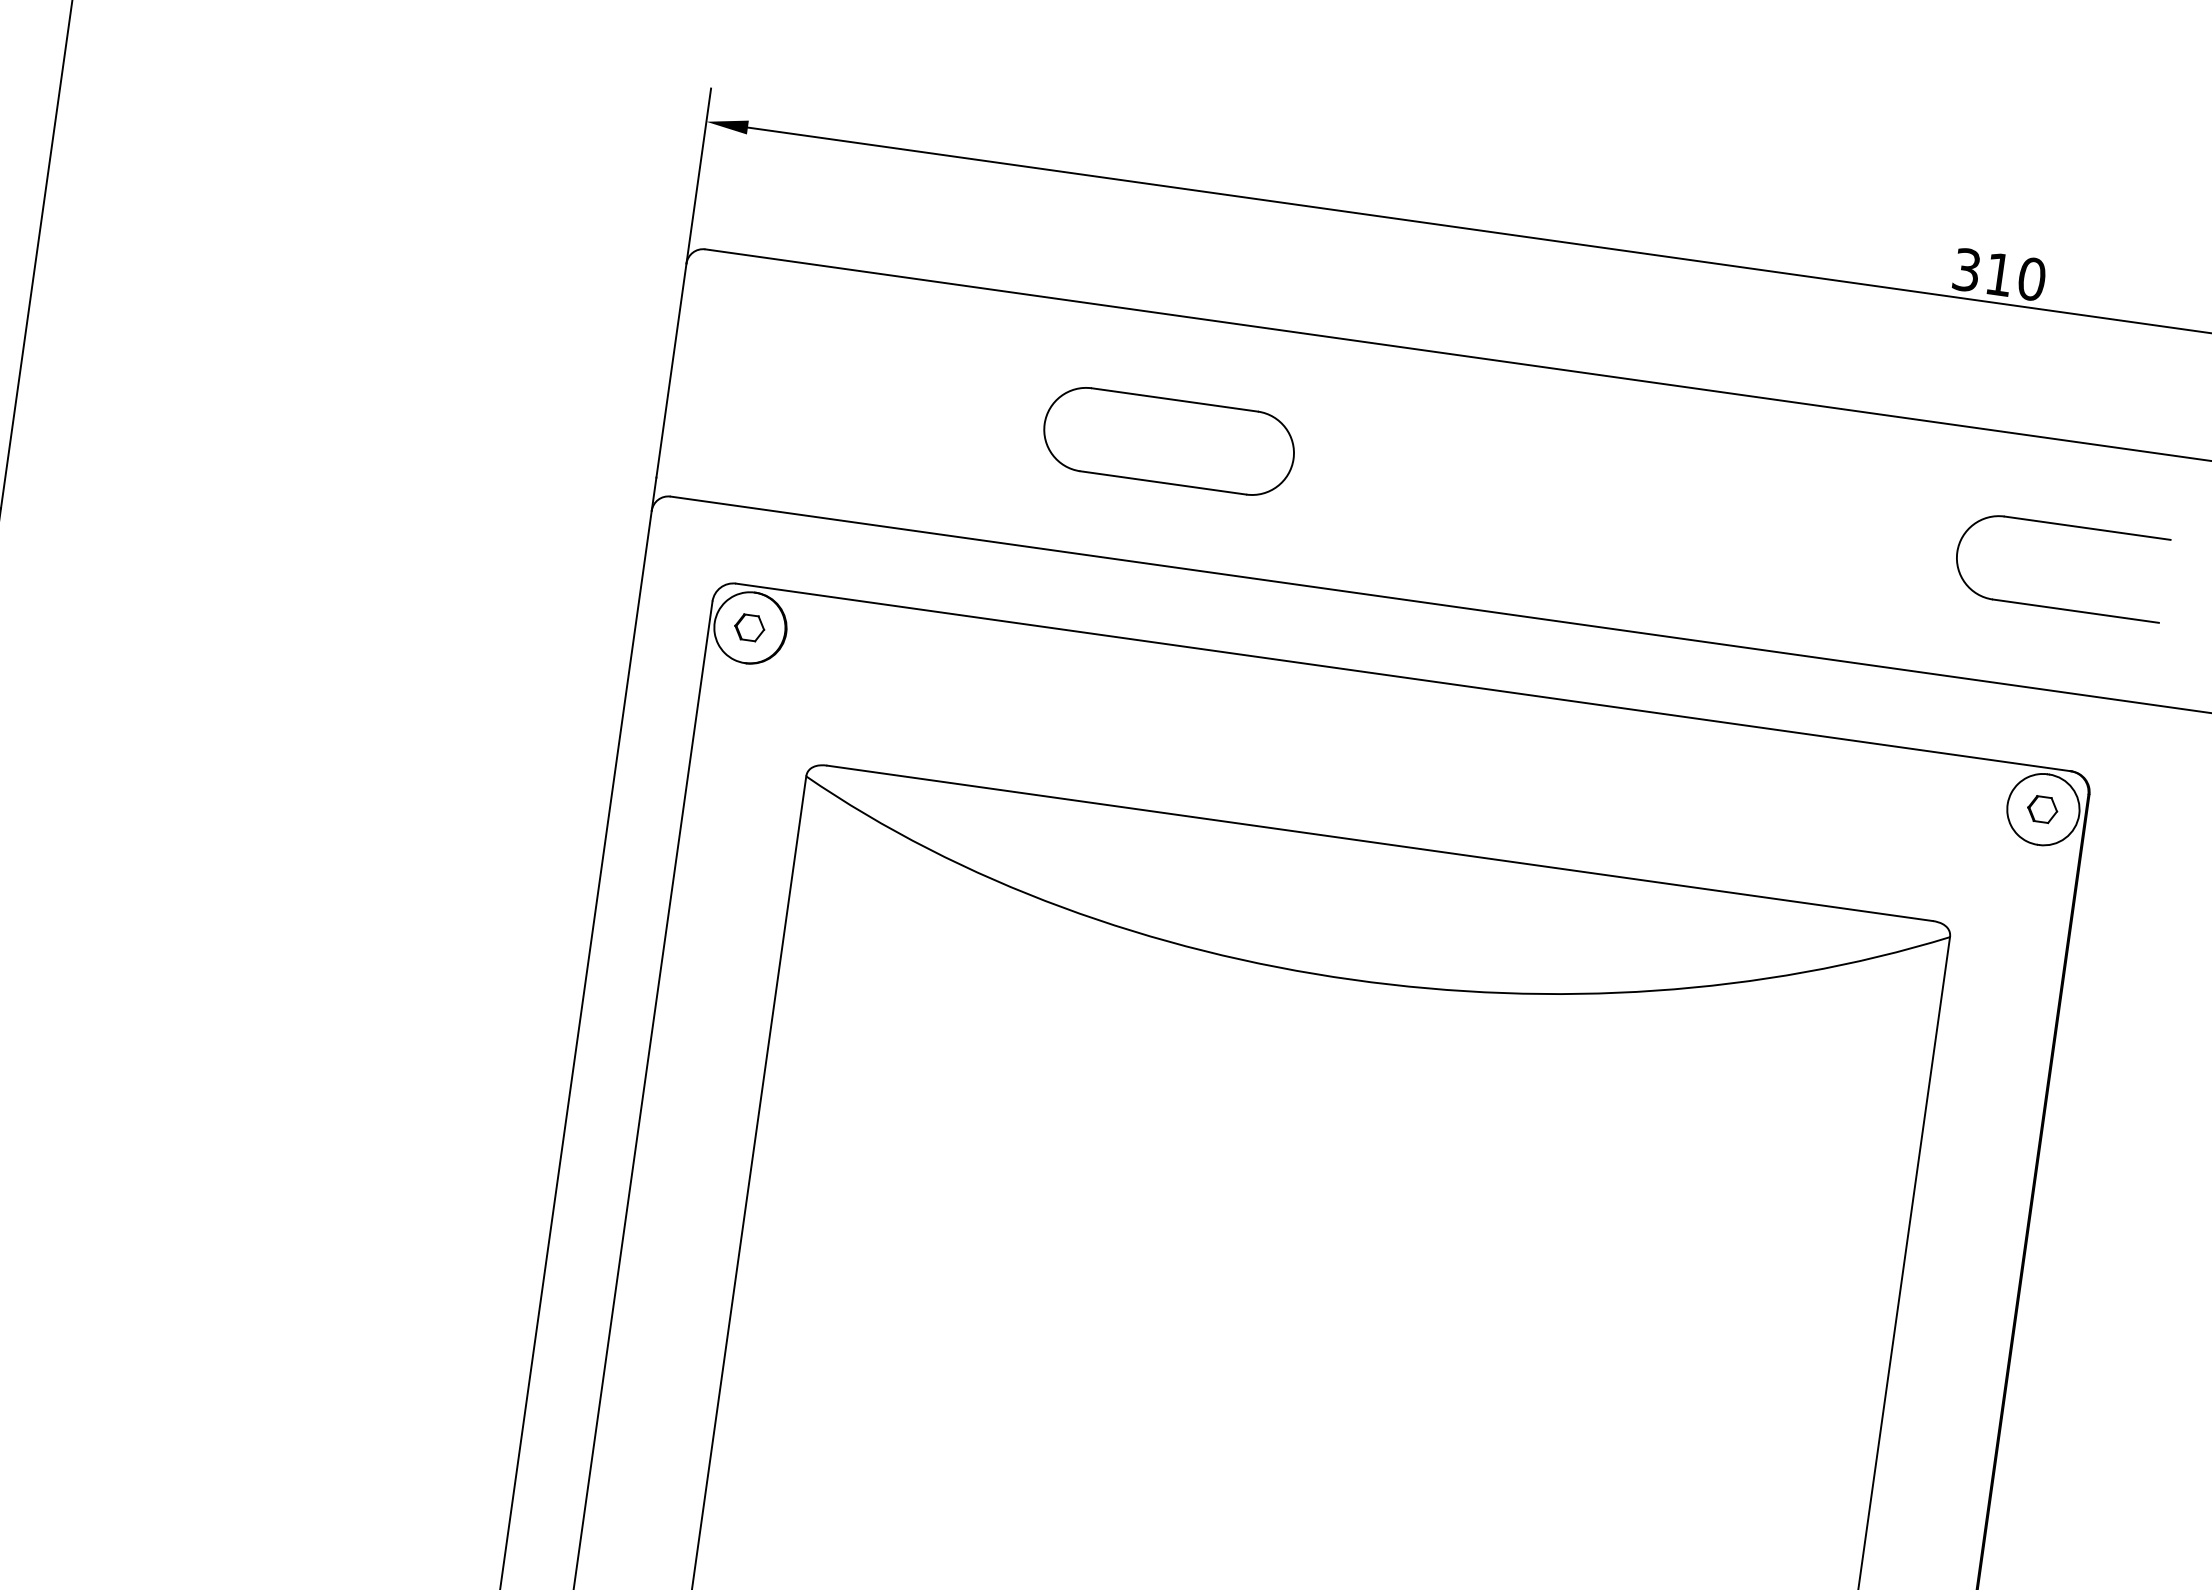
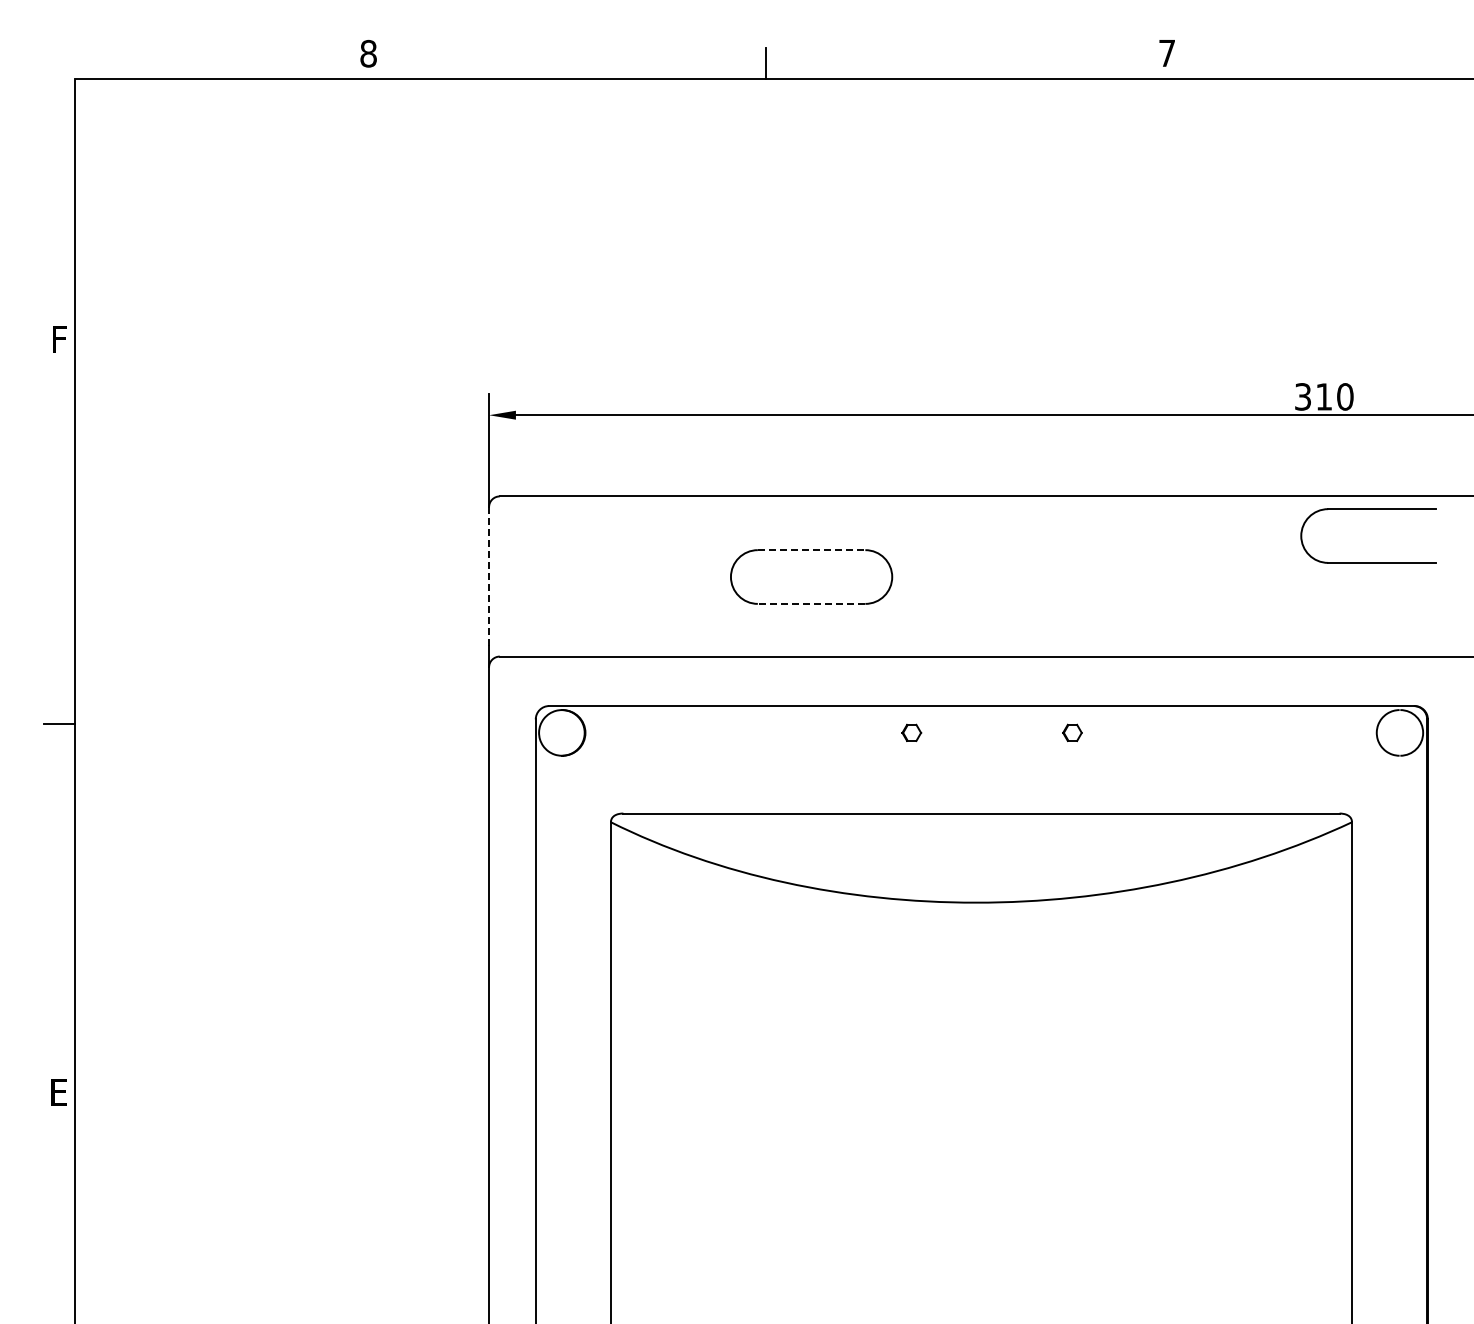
line: (672, 370) -> (489, 576), solid -> dashed
line: (1174, 400) -> (811, 550), solid -> dashed
line: (1163, 482) -> (811, 603), solid -> dashed
part: (2066, 525) -> (1368, 509), moved
part: (749, 627) -> (911, 732), moved
part: (2042, 808) -> (1072, 732), moved

